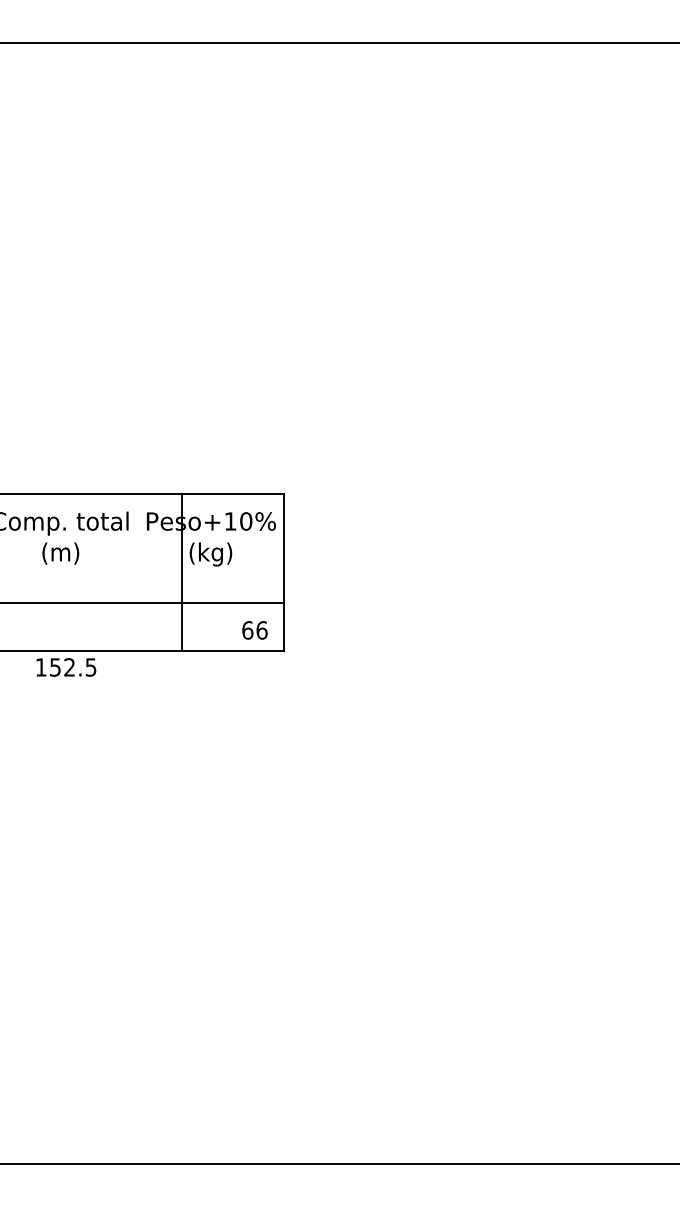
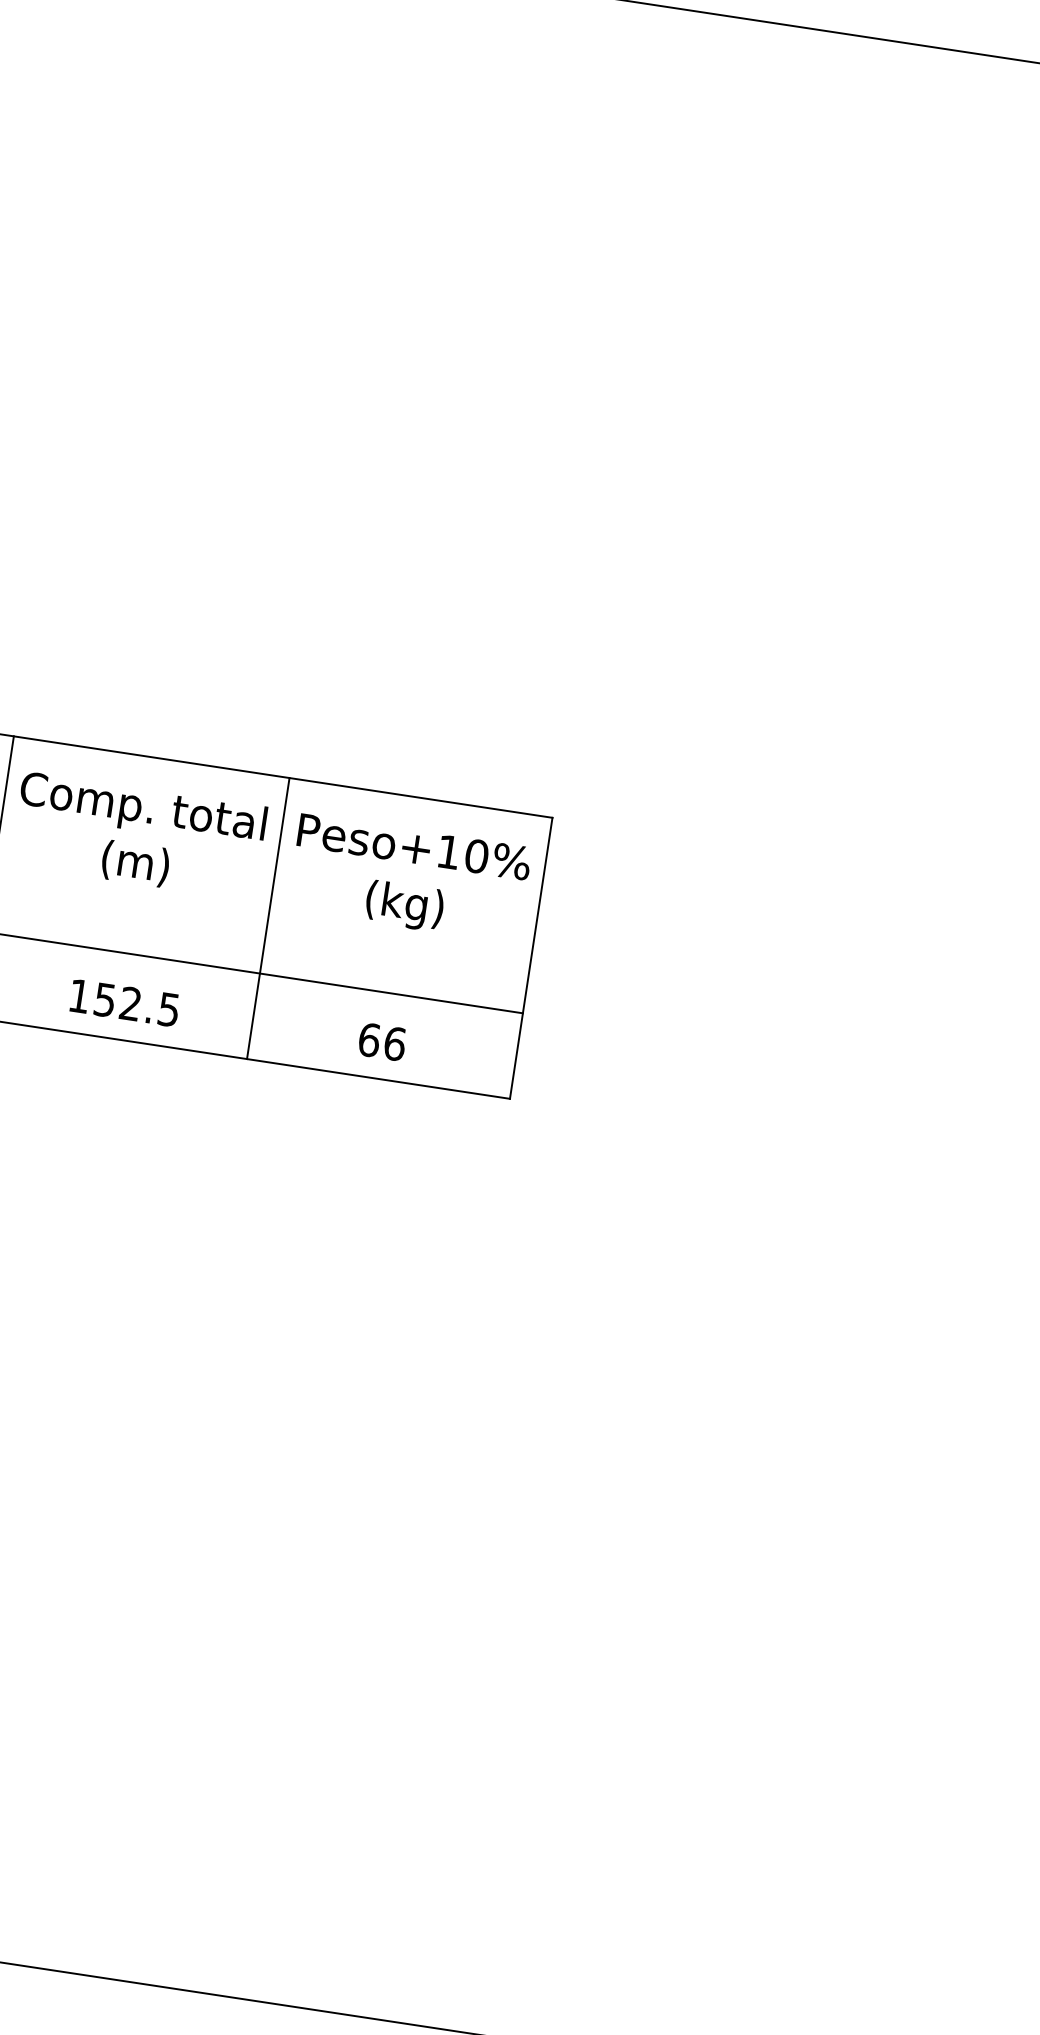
line: (181, 572) -> (267, 918), moved
text: (254, 630) -> (381, 1041), moved
text: (66, 667) -> (124, 1003), moved

